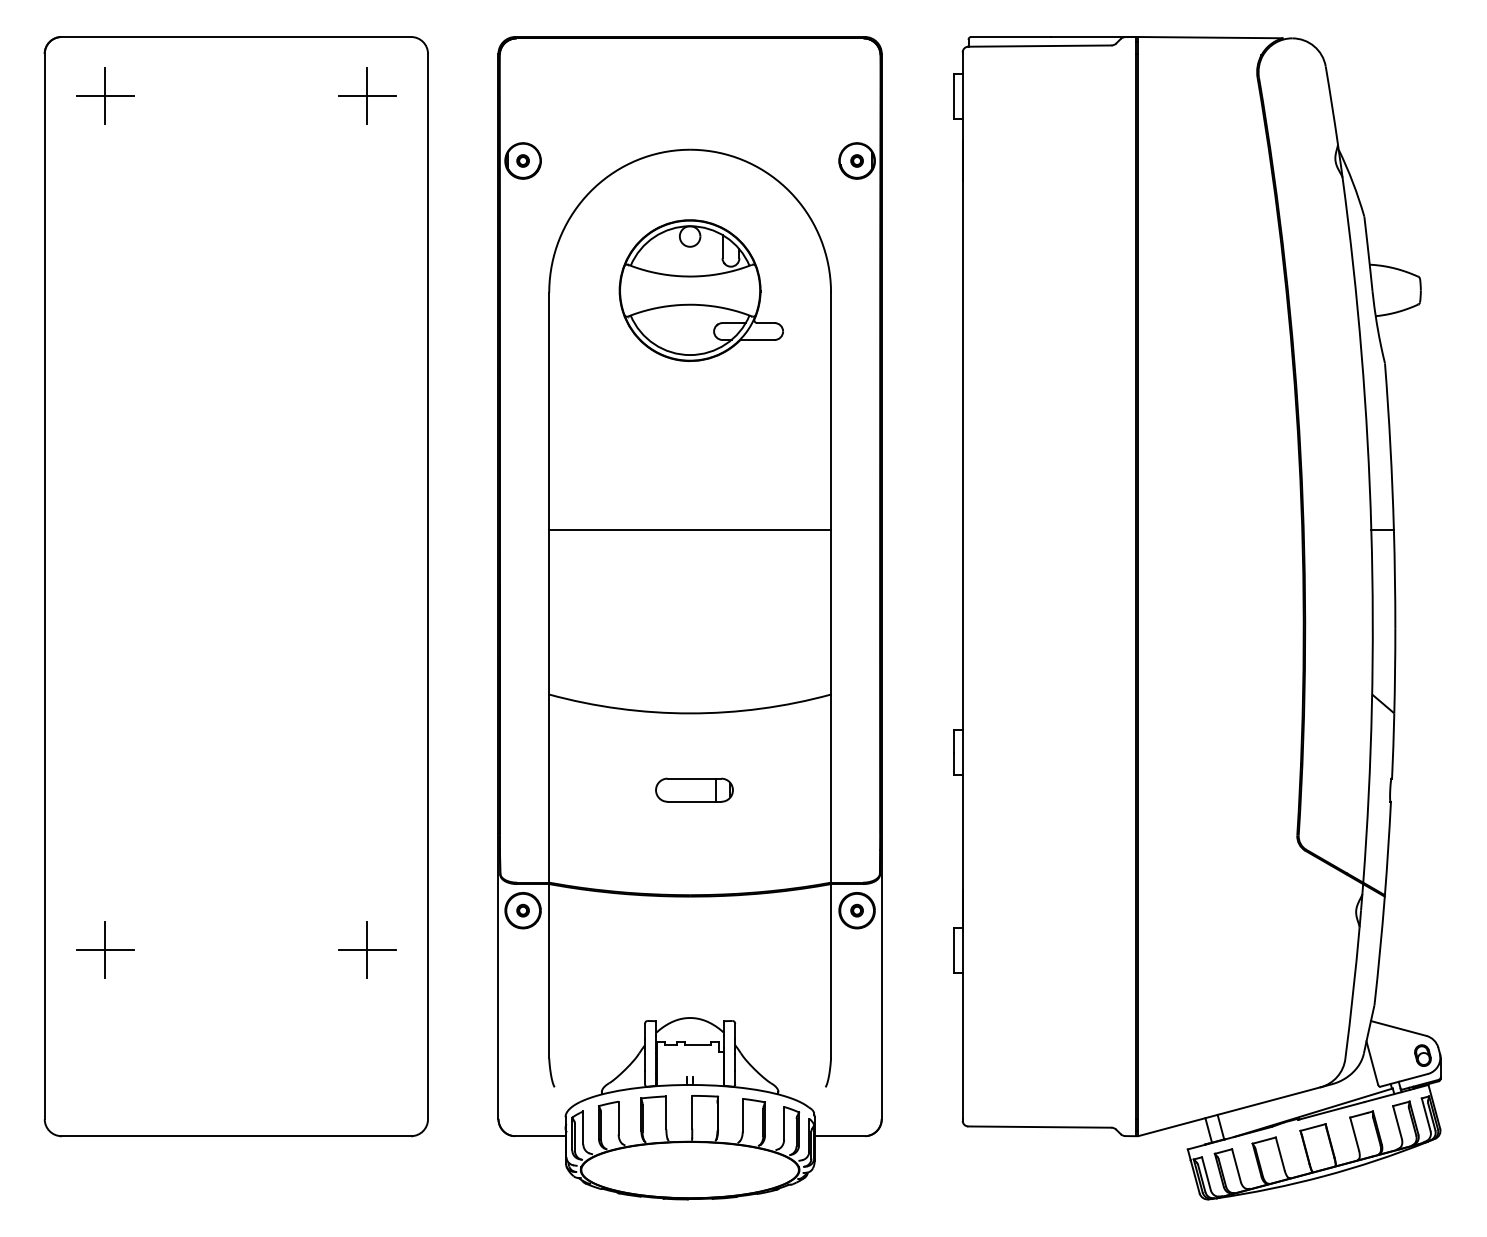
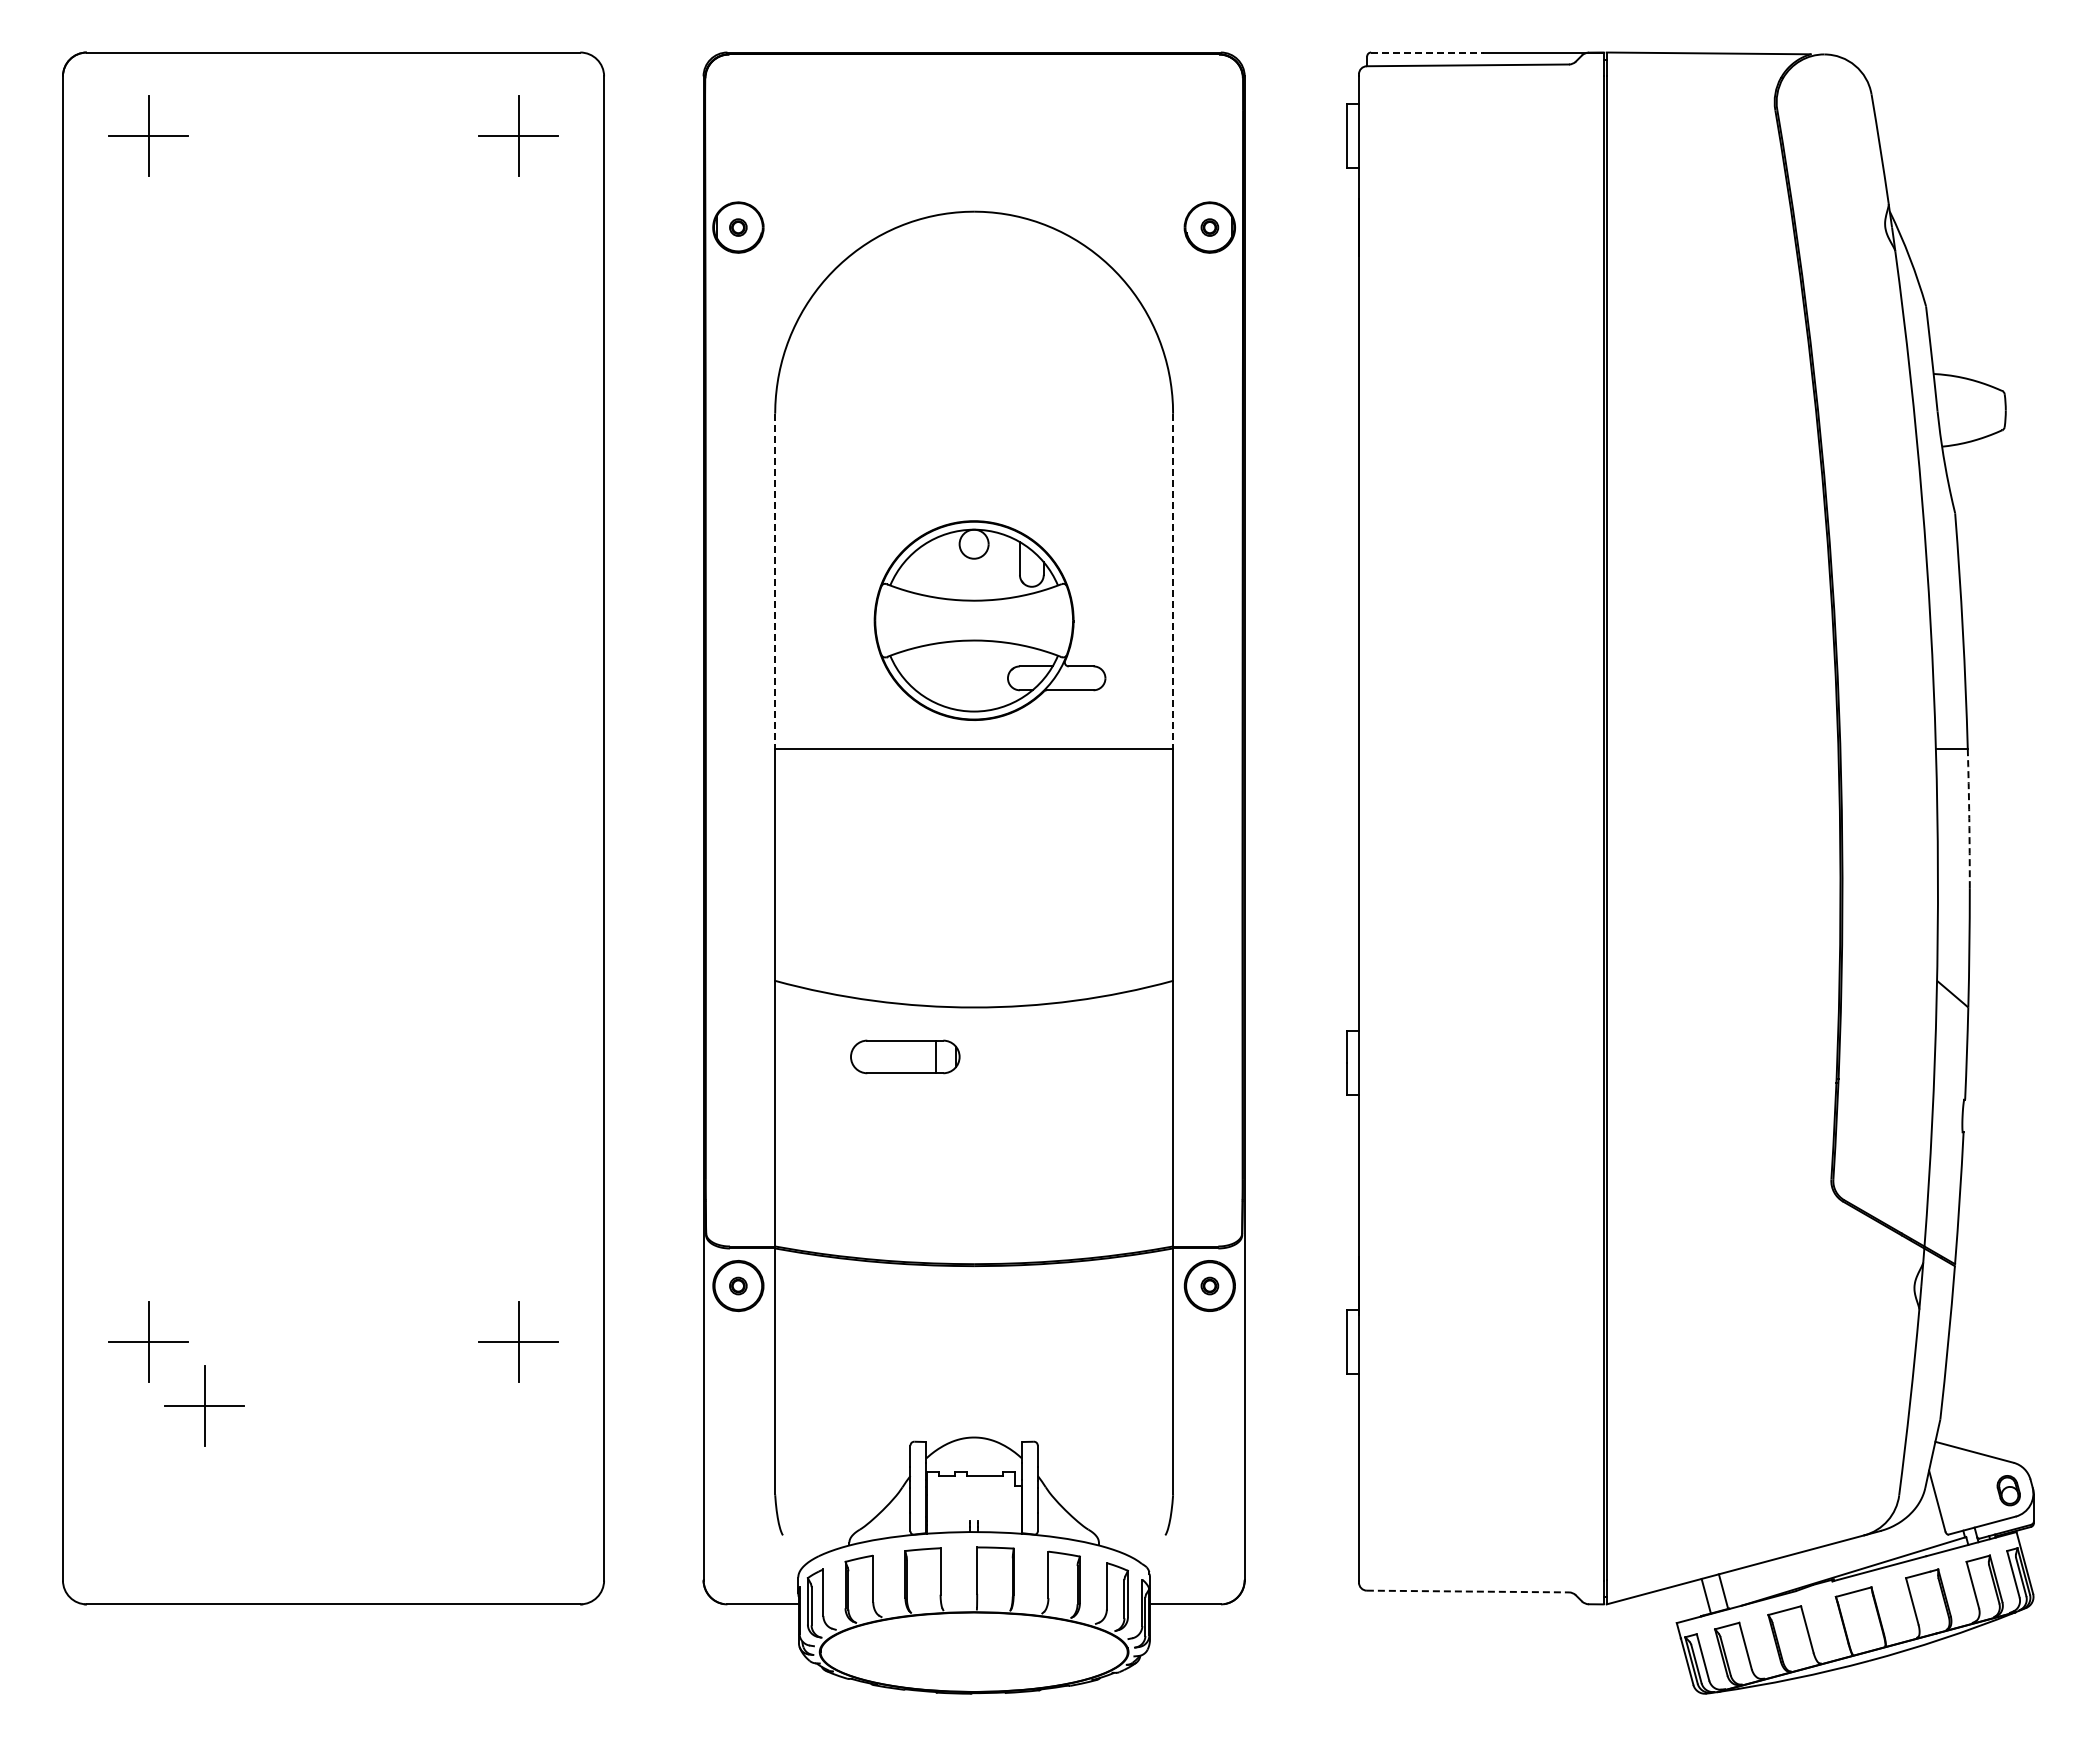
line: (1011, 36) -> (1427, 52), solid -> dashed
part: (701, 290) -> (989, 620), moved
line: (549, 411) -> (775, 581), solid -> dashed
line: (831, 411) -> (1173, 581), solid -> dashed
arc: (1395, 579) -> (1969, 818), solid -> dashed
part: (694, 789) -> (905, 1056), moved
part: (144, 995) -> (204, 1405), added
line: (1040, 1127) -> (1468, 1591), solid -> dashed

